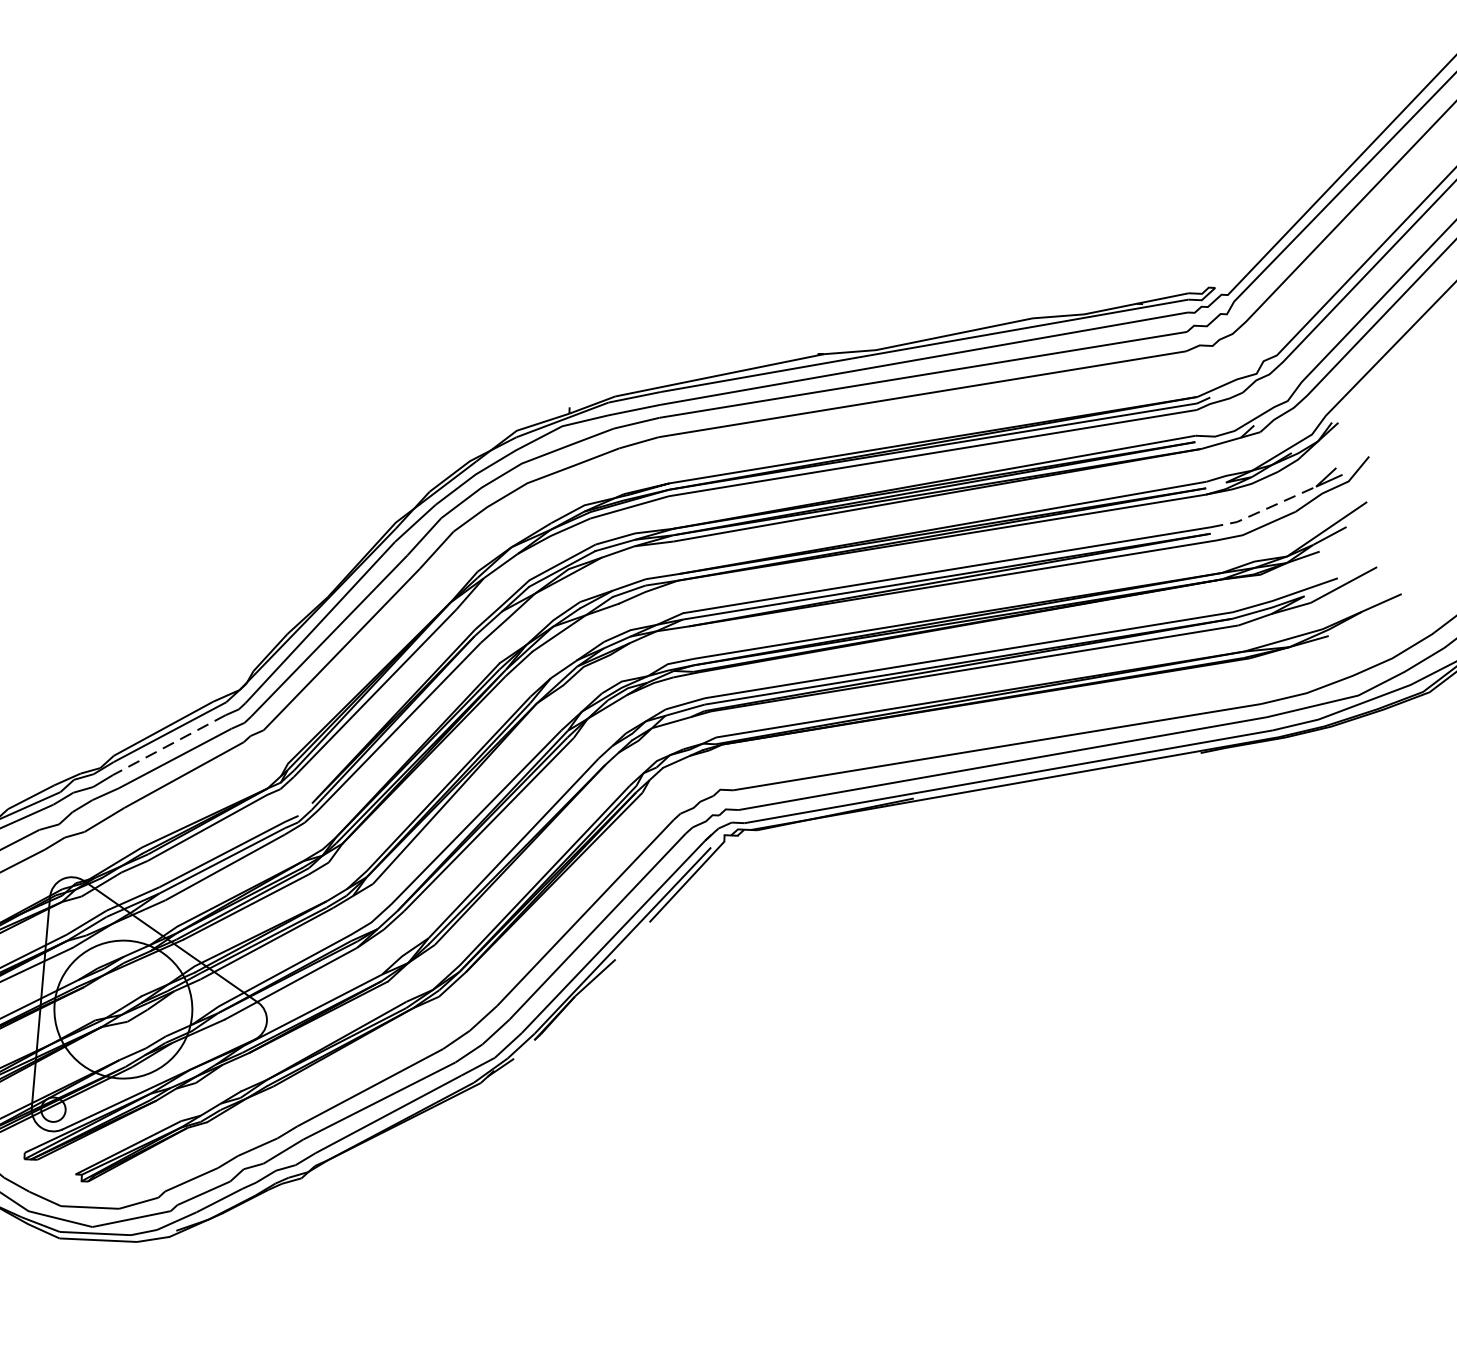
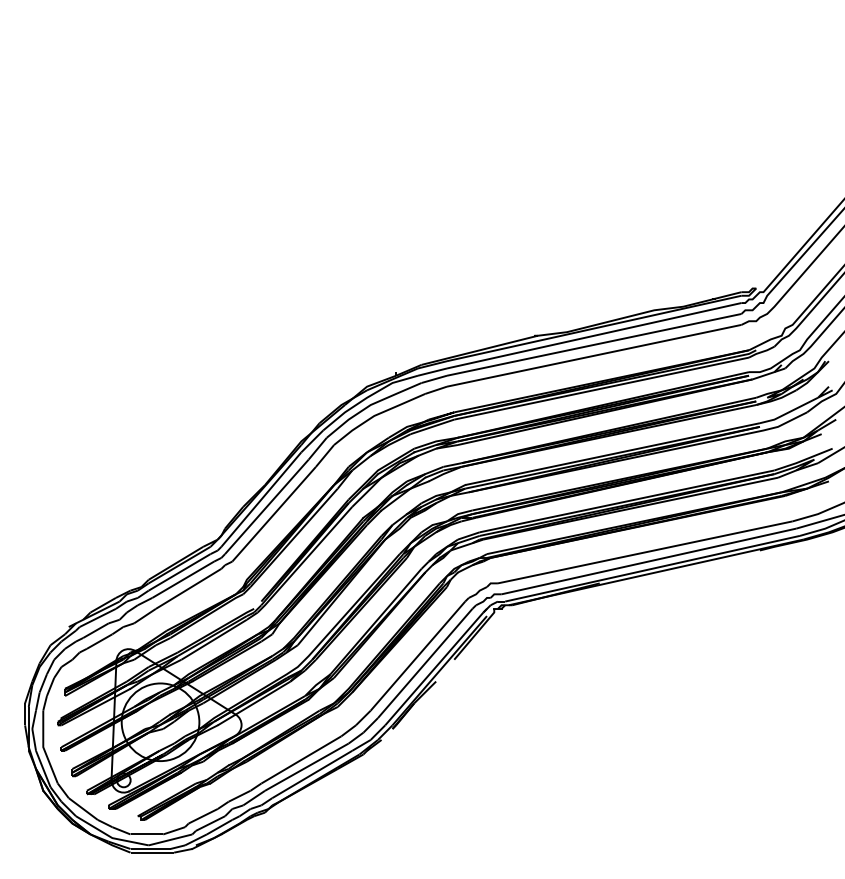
line: (1264, 510) -> (789, 412), dashed -> solid
line: (169, 745) -> (179, 572), dashed -> solid

